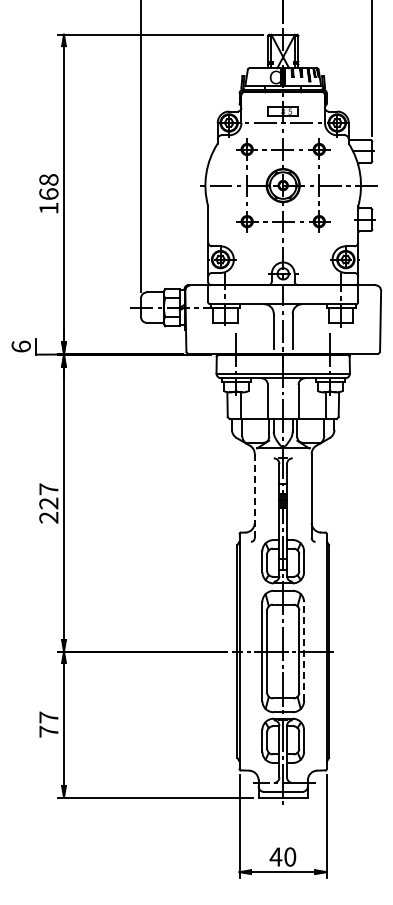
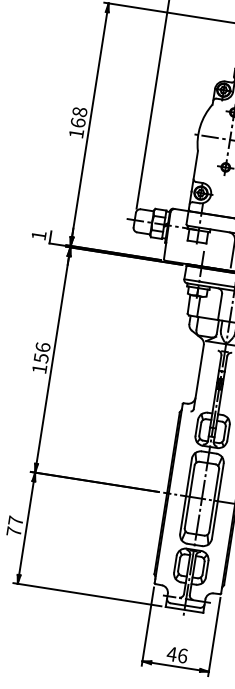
text: (20, 346) -> (38, 235), 6 -> 1
line: (254, 495) -> (198, 376), dashed -> solid
text: (48, 503) -> (41, 358), 227 -> 156
line: (304, 651) -> (218, 501), dashed -> solid
text: (290, 856) -> (183, 655), 40 -> 46

